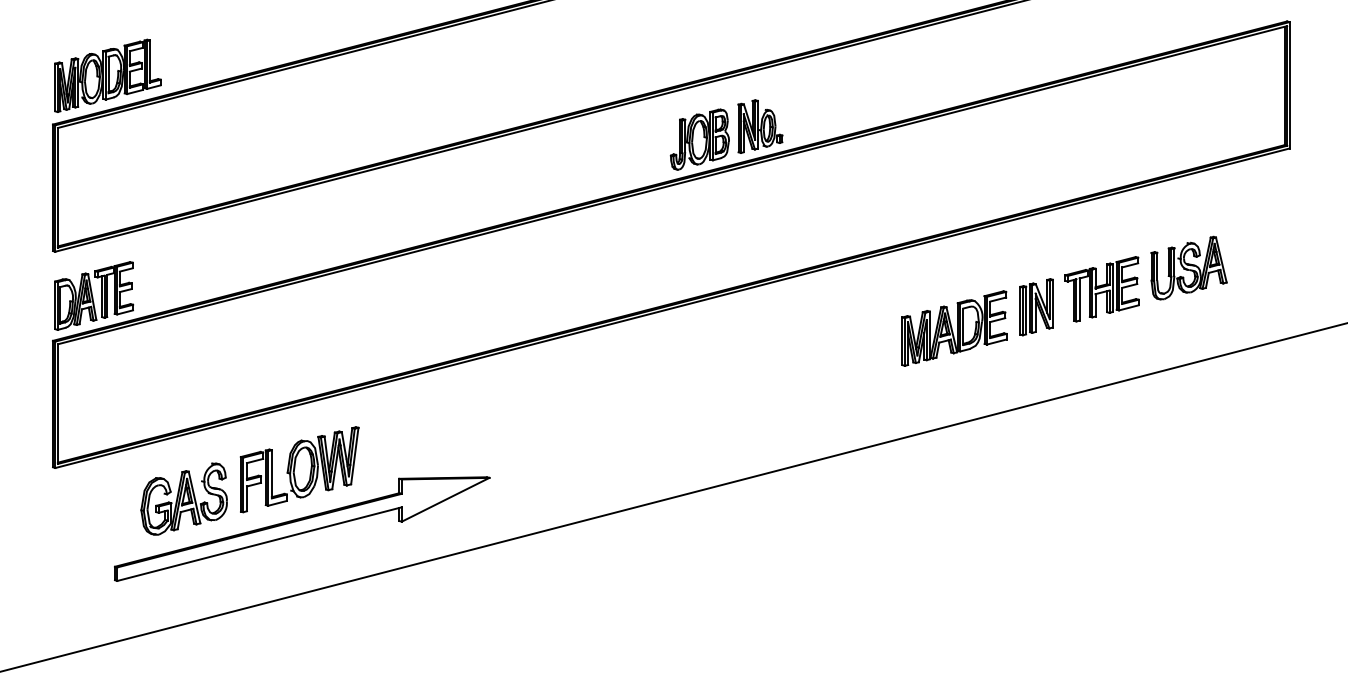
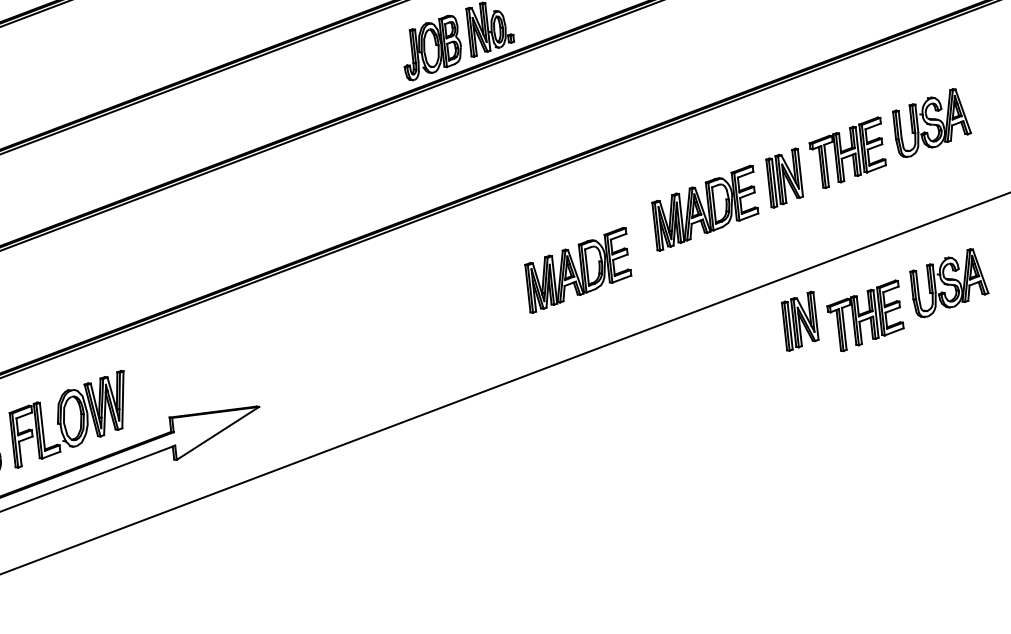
part: (821, 376) -> (578, 270), added
part: (1188, 428) -> (948, 282), added
part: (1036, 451) -> (800, 321), added
part: (1101, 453) -> (864, 316), added

